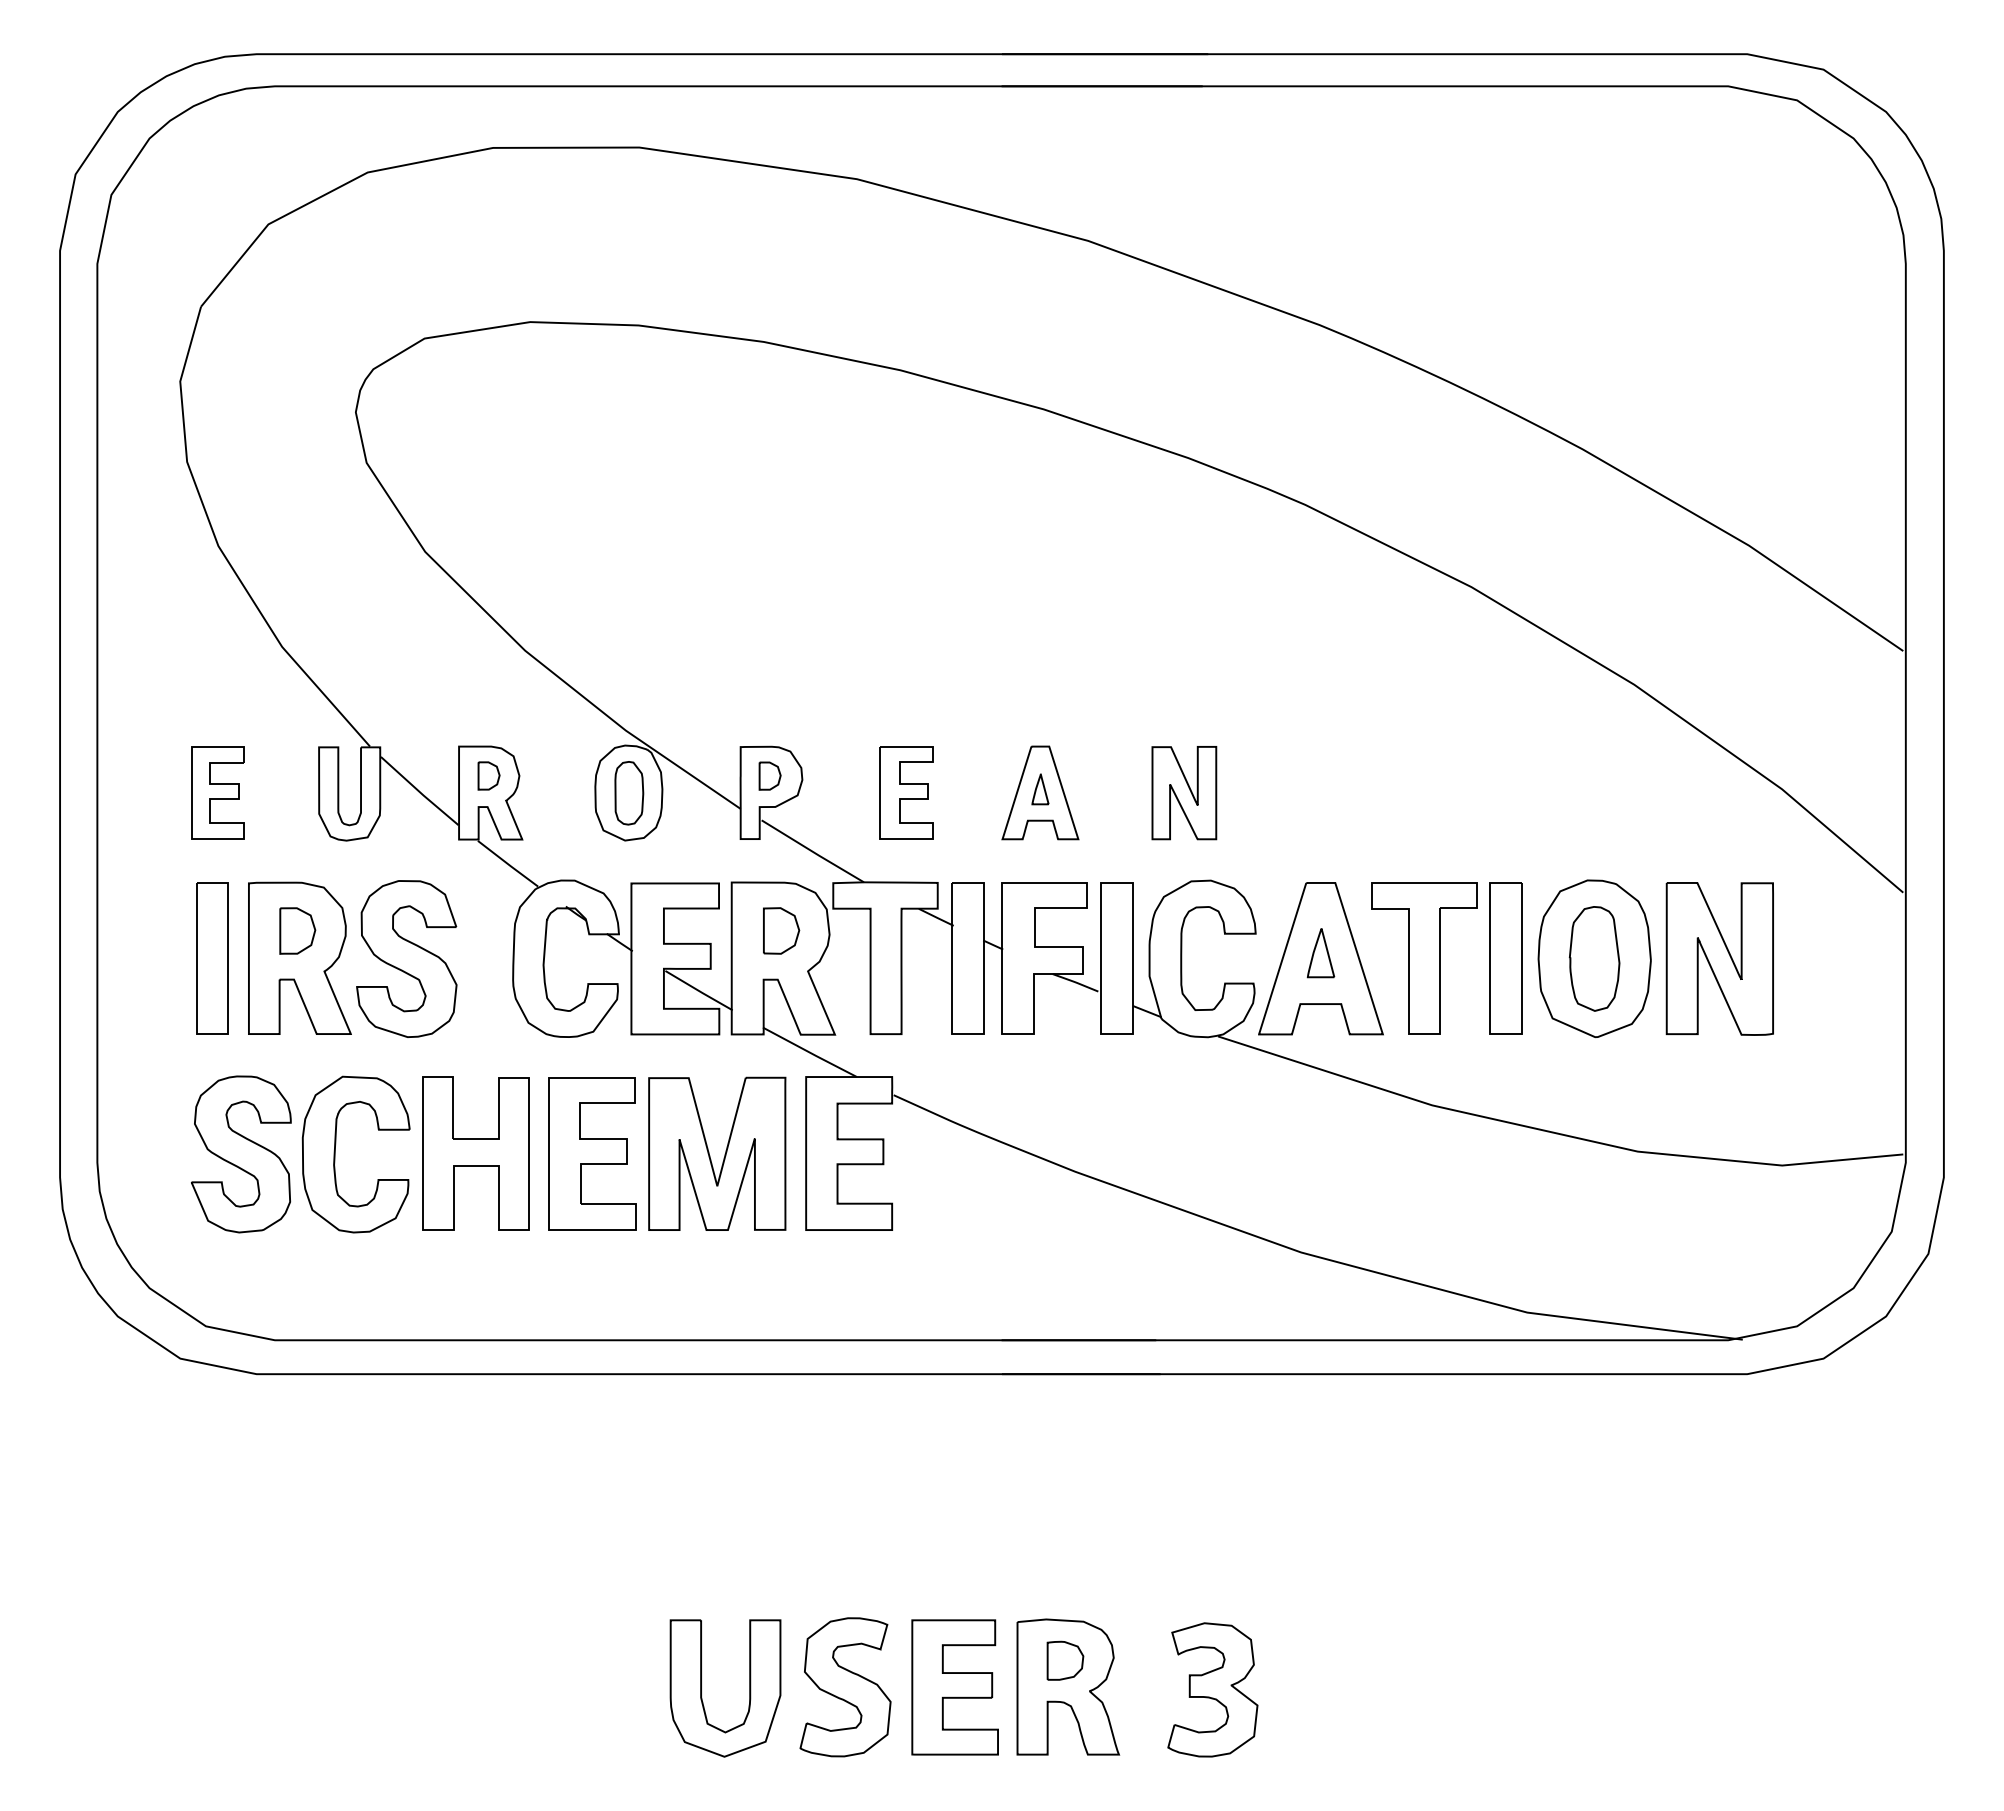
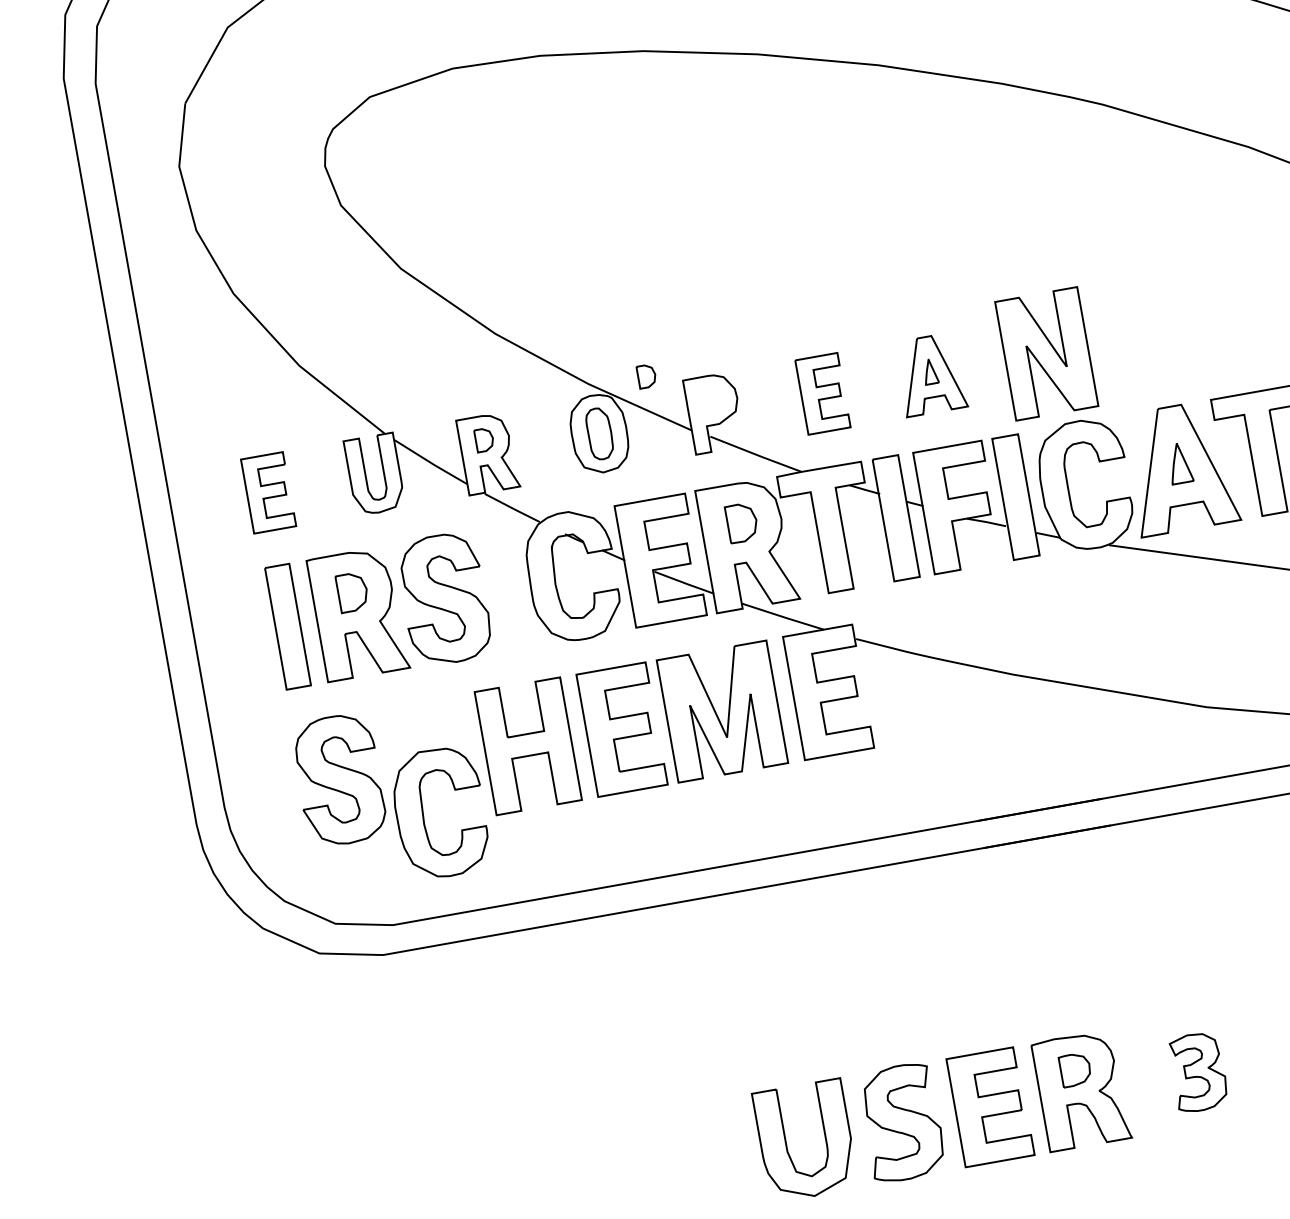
part: (769, 775) -> (646, 375), moved
part: (1184, 793) -> (1046, 354), size x1.6
part: (335, 1154) -> (423, 815), moved
part: (1212, 1689) -> (1198, 1071), size x0.7

